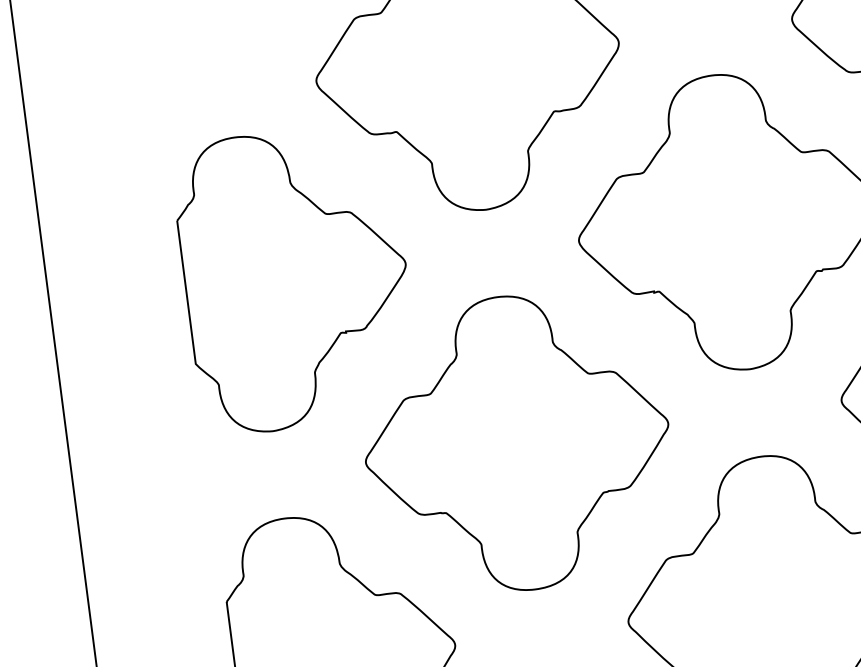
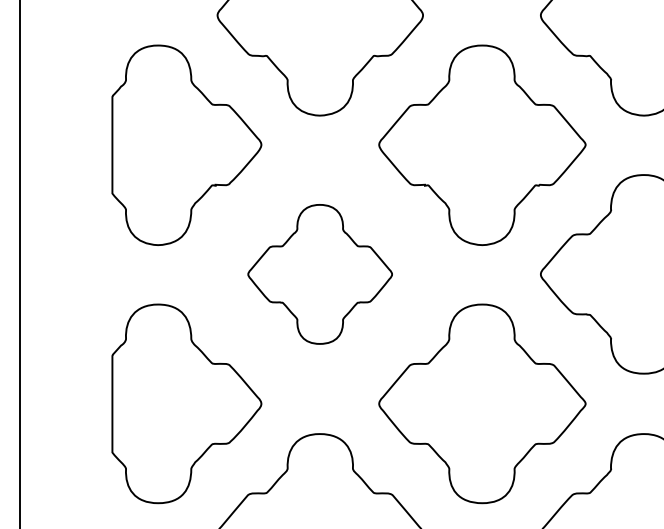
part: (515, 443) -> (319, 274), size x0.7

